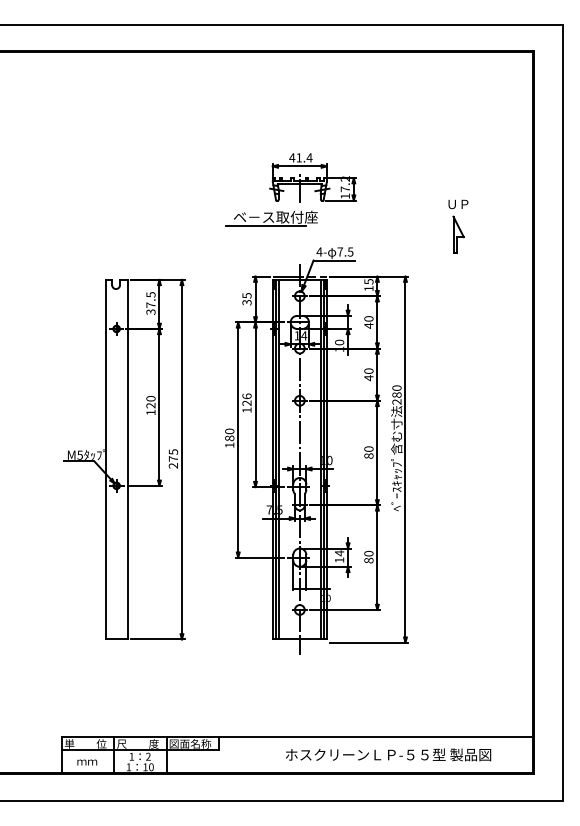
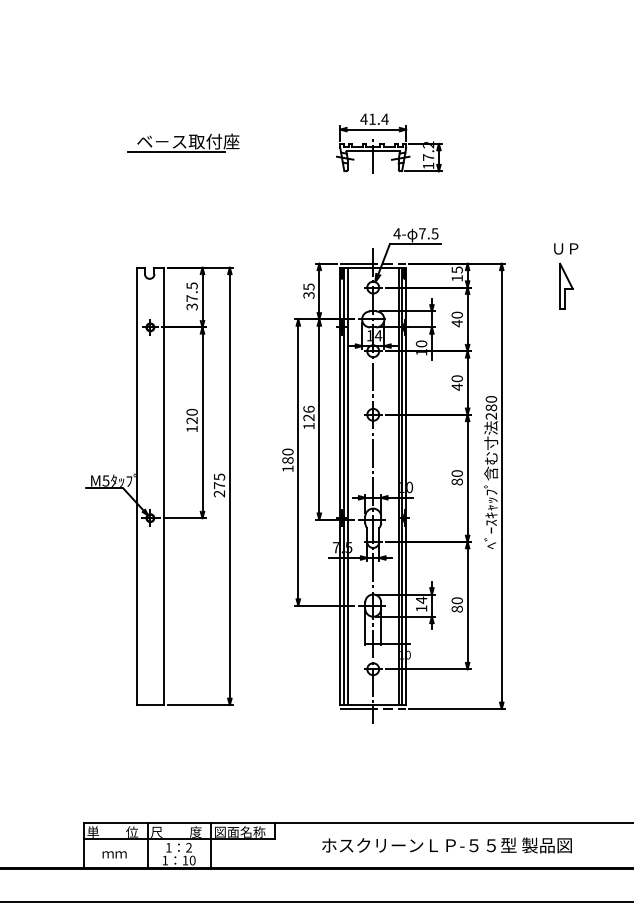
part: (271, 218) -> (183, 143), moved
part: (458, 226) -> (566, 275), moved
line: (299, 642) -> (372, 708), added
text: (388, 754) -> (447, 845), moved

